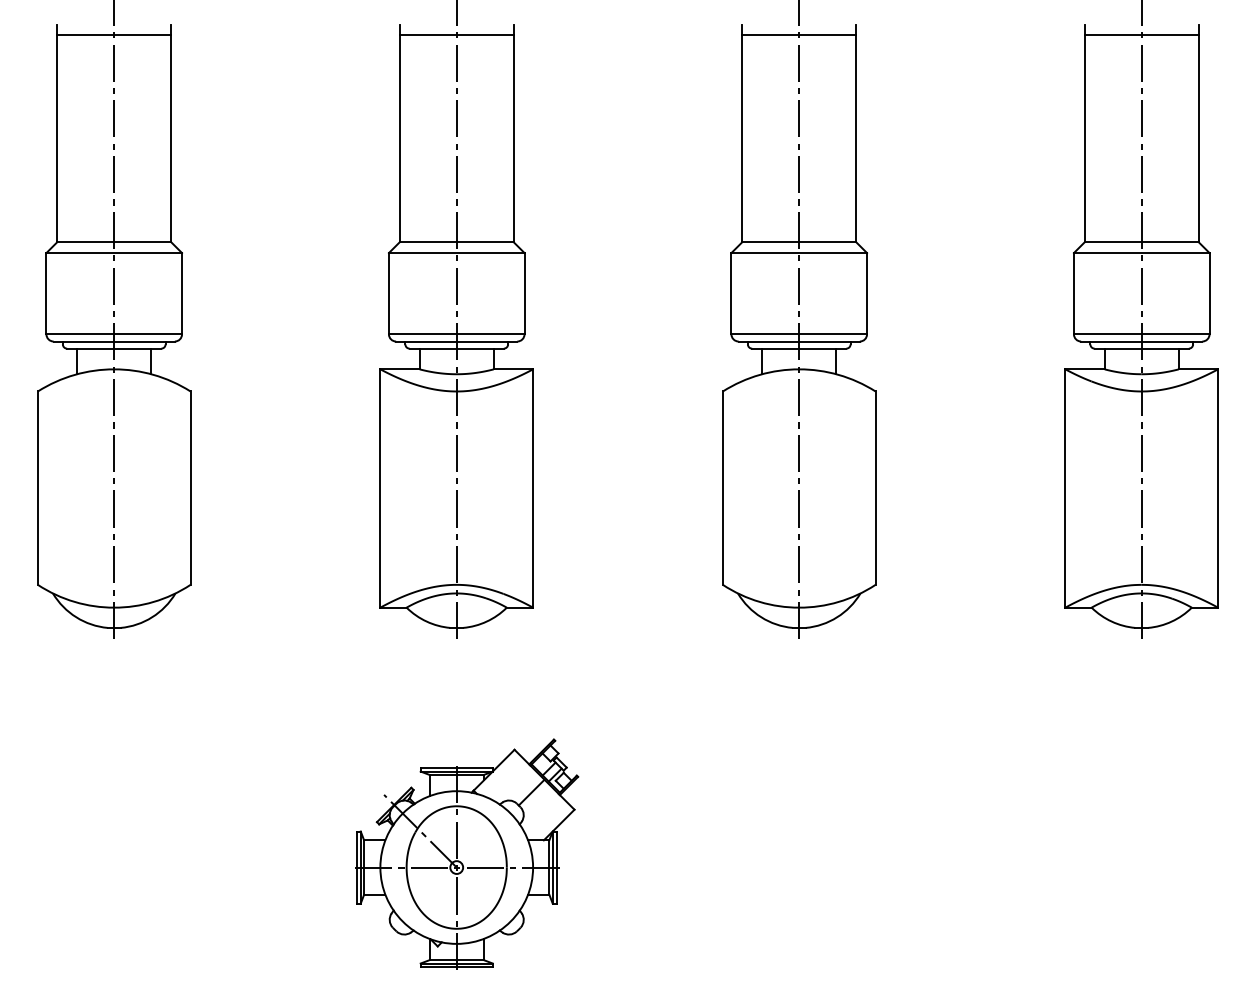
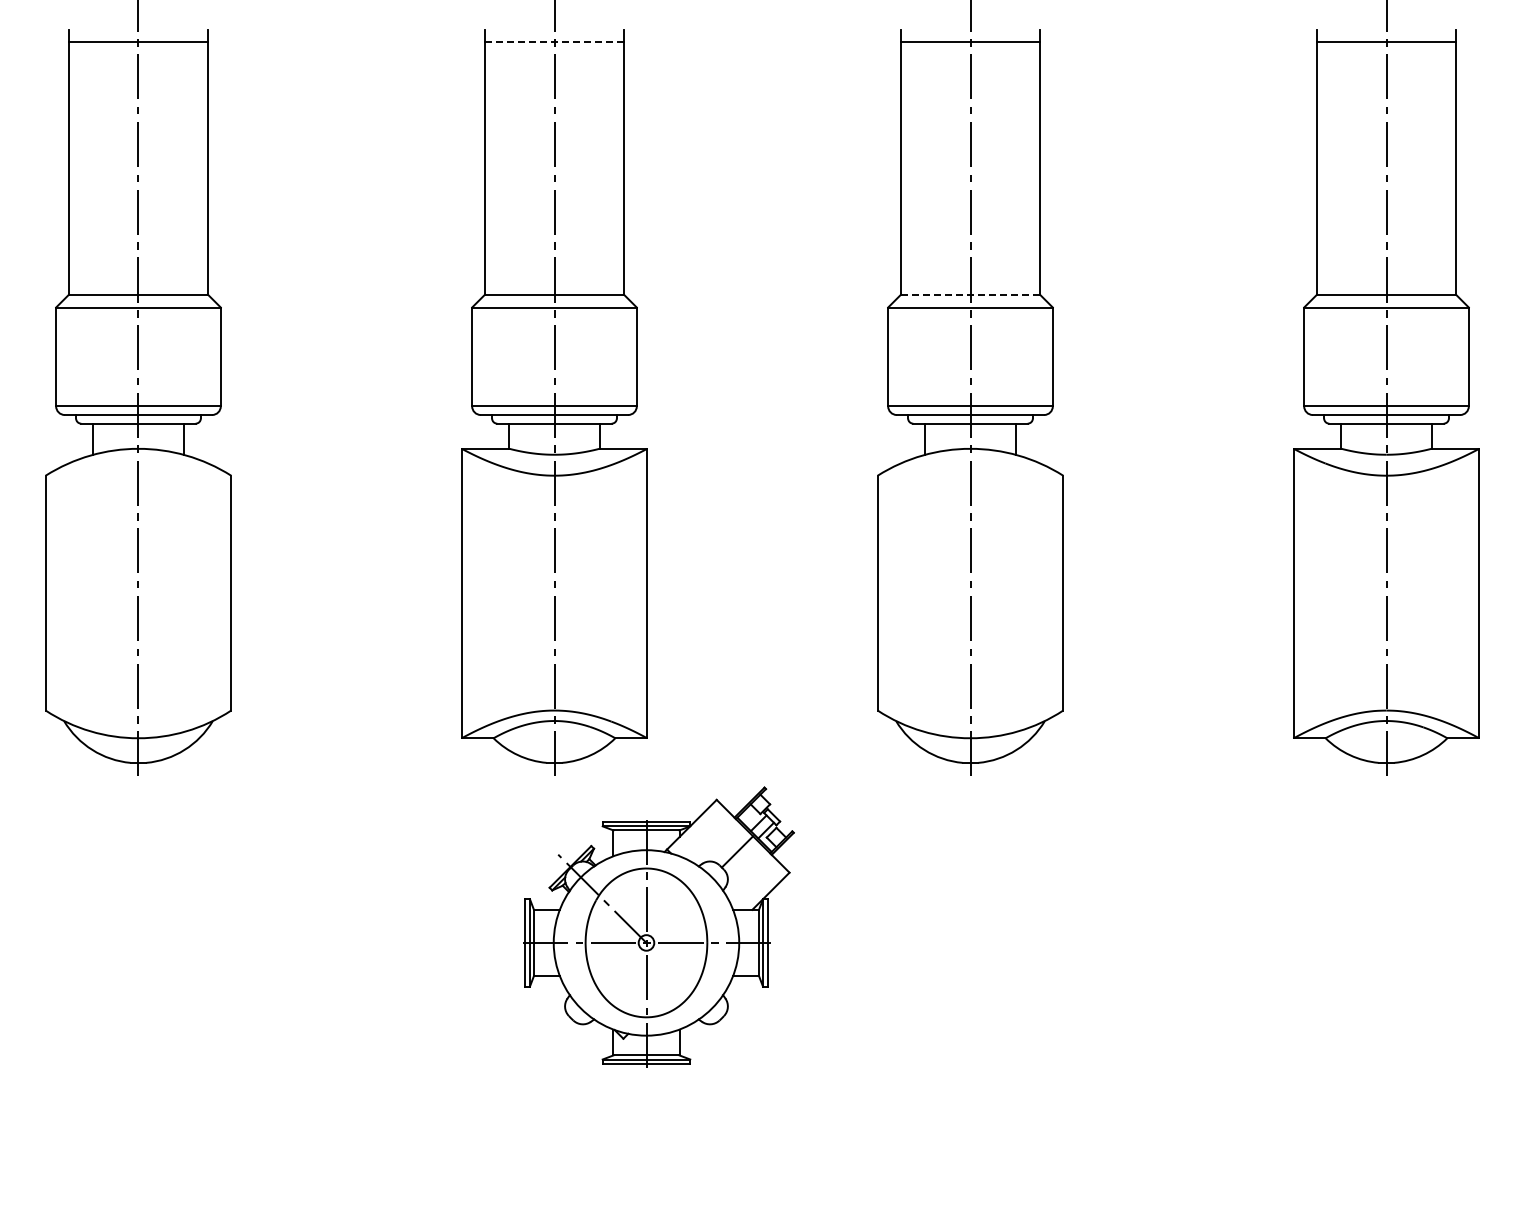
line: (456, 34) -> (554, 42), solid -> dashed
line: (800, 242) -> (971, 294), solid -> dashed
part: (466, 854) -> (658, 926), moved

